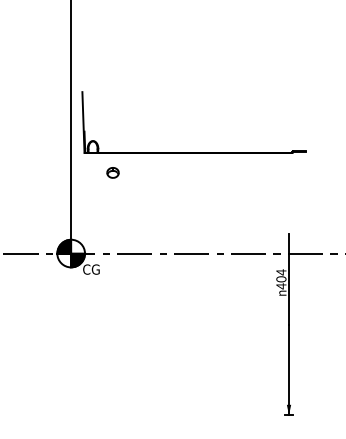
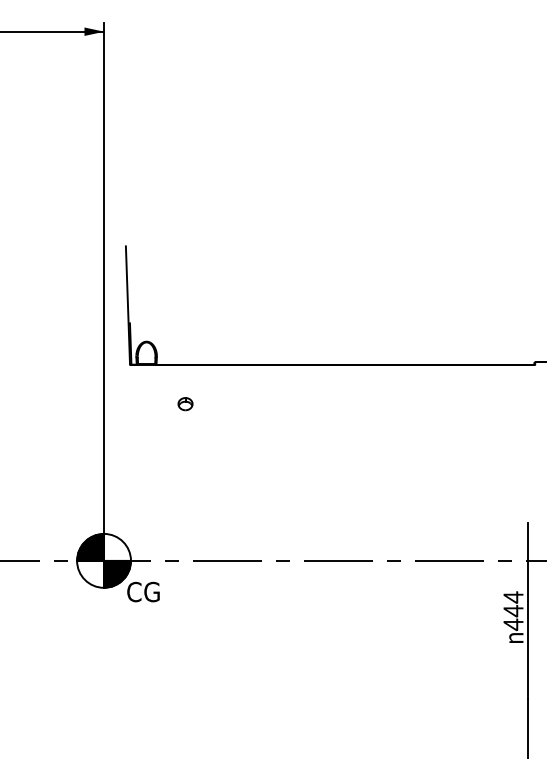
part: (112, 173) -> (184, 404), size x0.62
text: (281, 279) -> (513, 611), 404 -> 444

